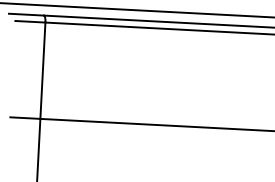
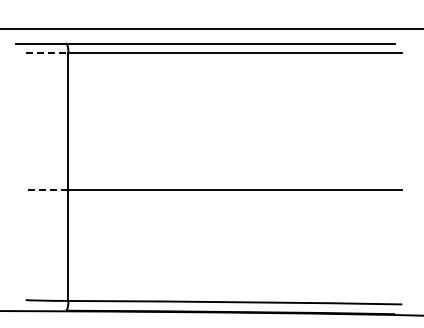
line: (30, 21) -> (47, 53), solid -> dashed
line: (24, 118) -> (46, 190), solid -> dashed

